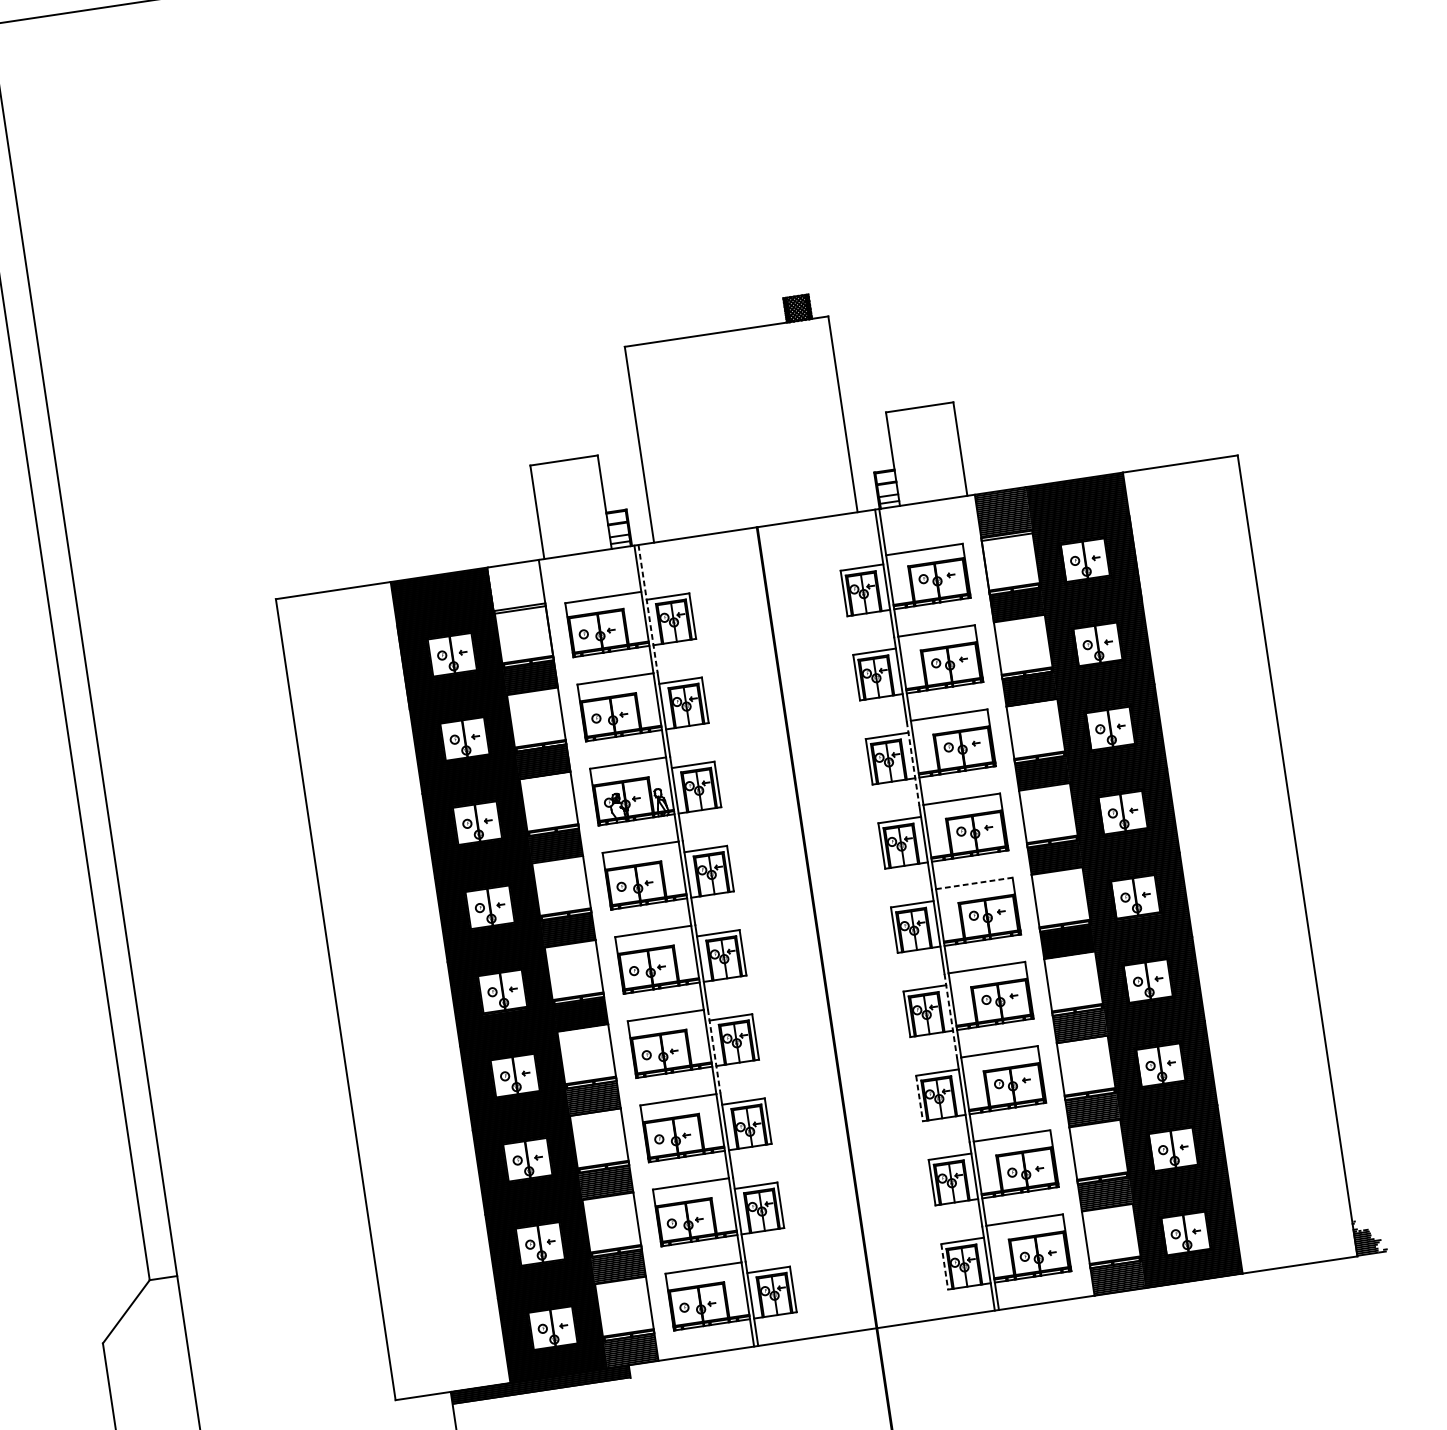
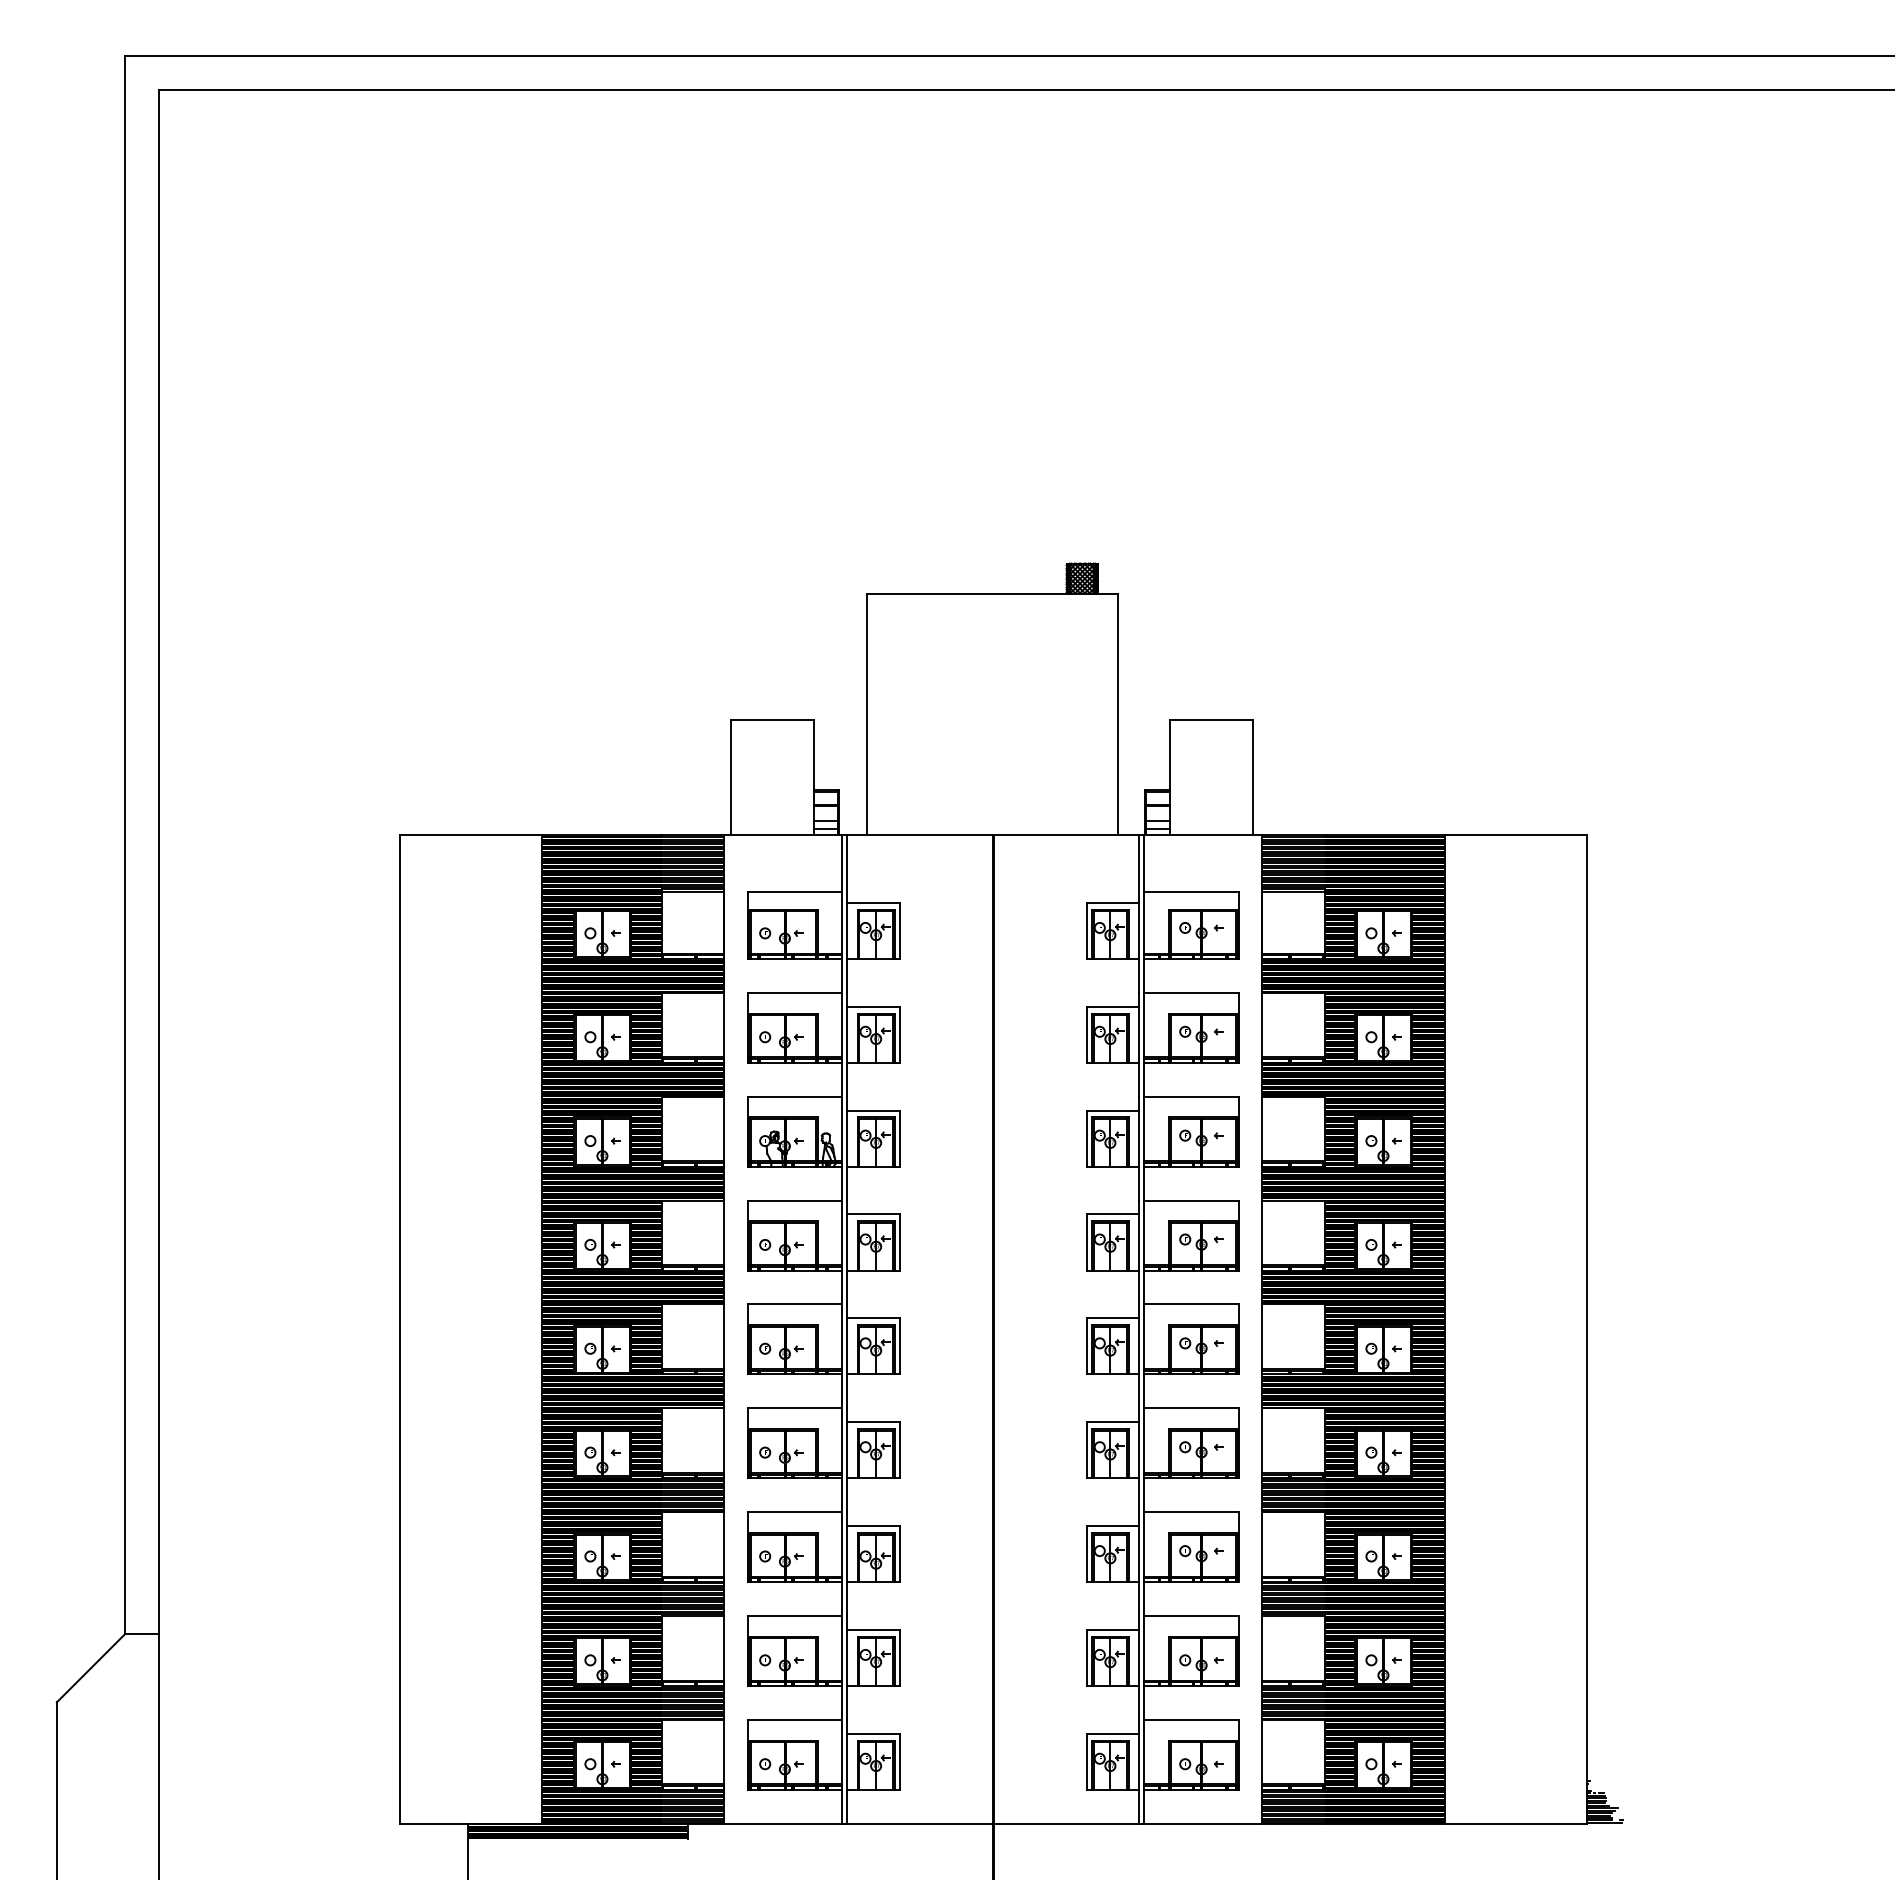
hatch: (516, 585) -> (692, 862), added
line: (648, 609) -> (847, 914), dashed -> solid
line: (913, 763) -> (1139, 1148), dashed -> solid
line: (975, 883) -> (1192, 1304), dashed -> solid
line: (951, 1016) -> (1139, 1460), dashed -> solid
line: (714, 1051) -> (847, 1460), dashed -> solid
line: (919, 1098) -> (1086, 1554), dashed -> solid
line: (944, 1267) -> (1086, 1762), dashed -> solid

